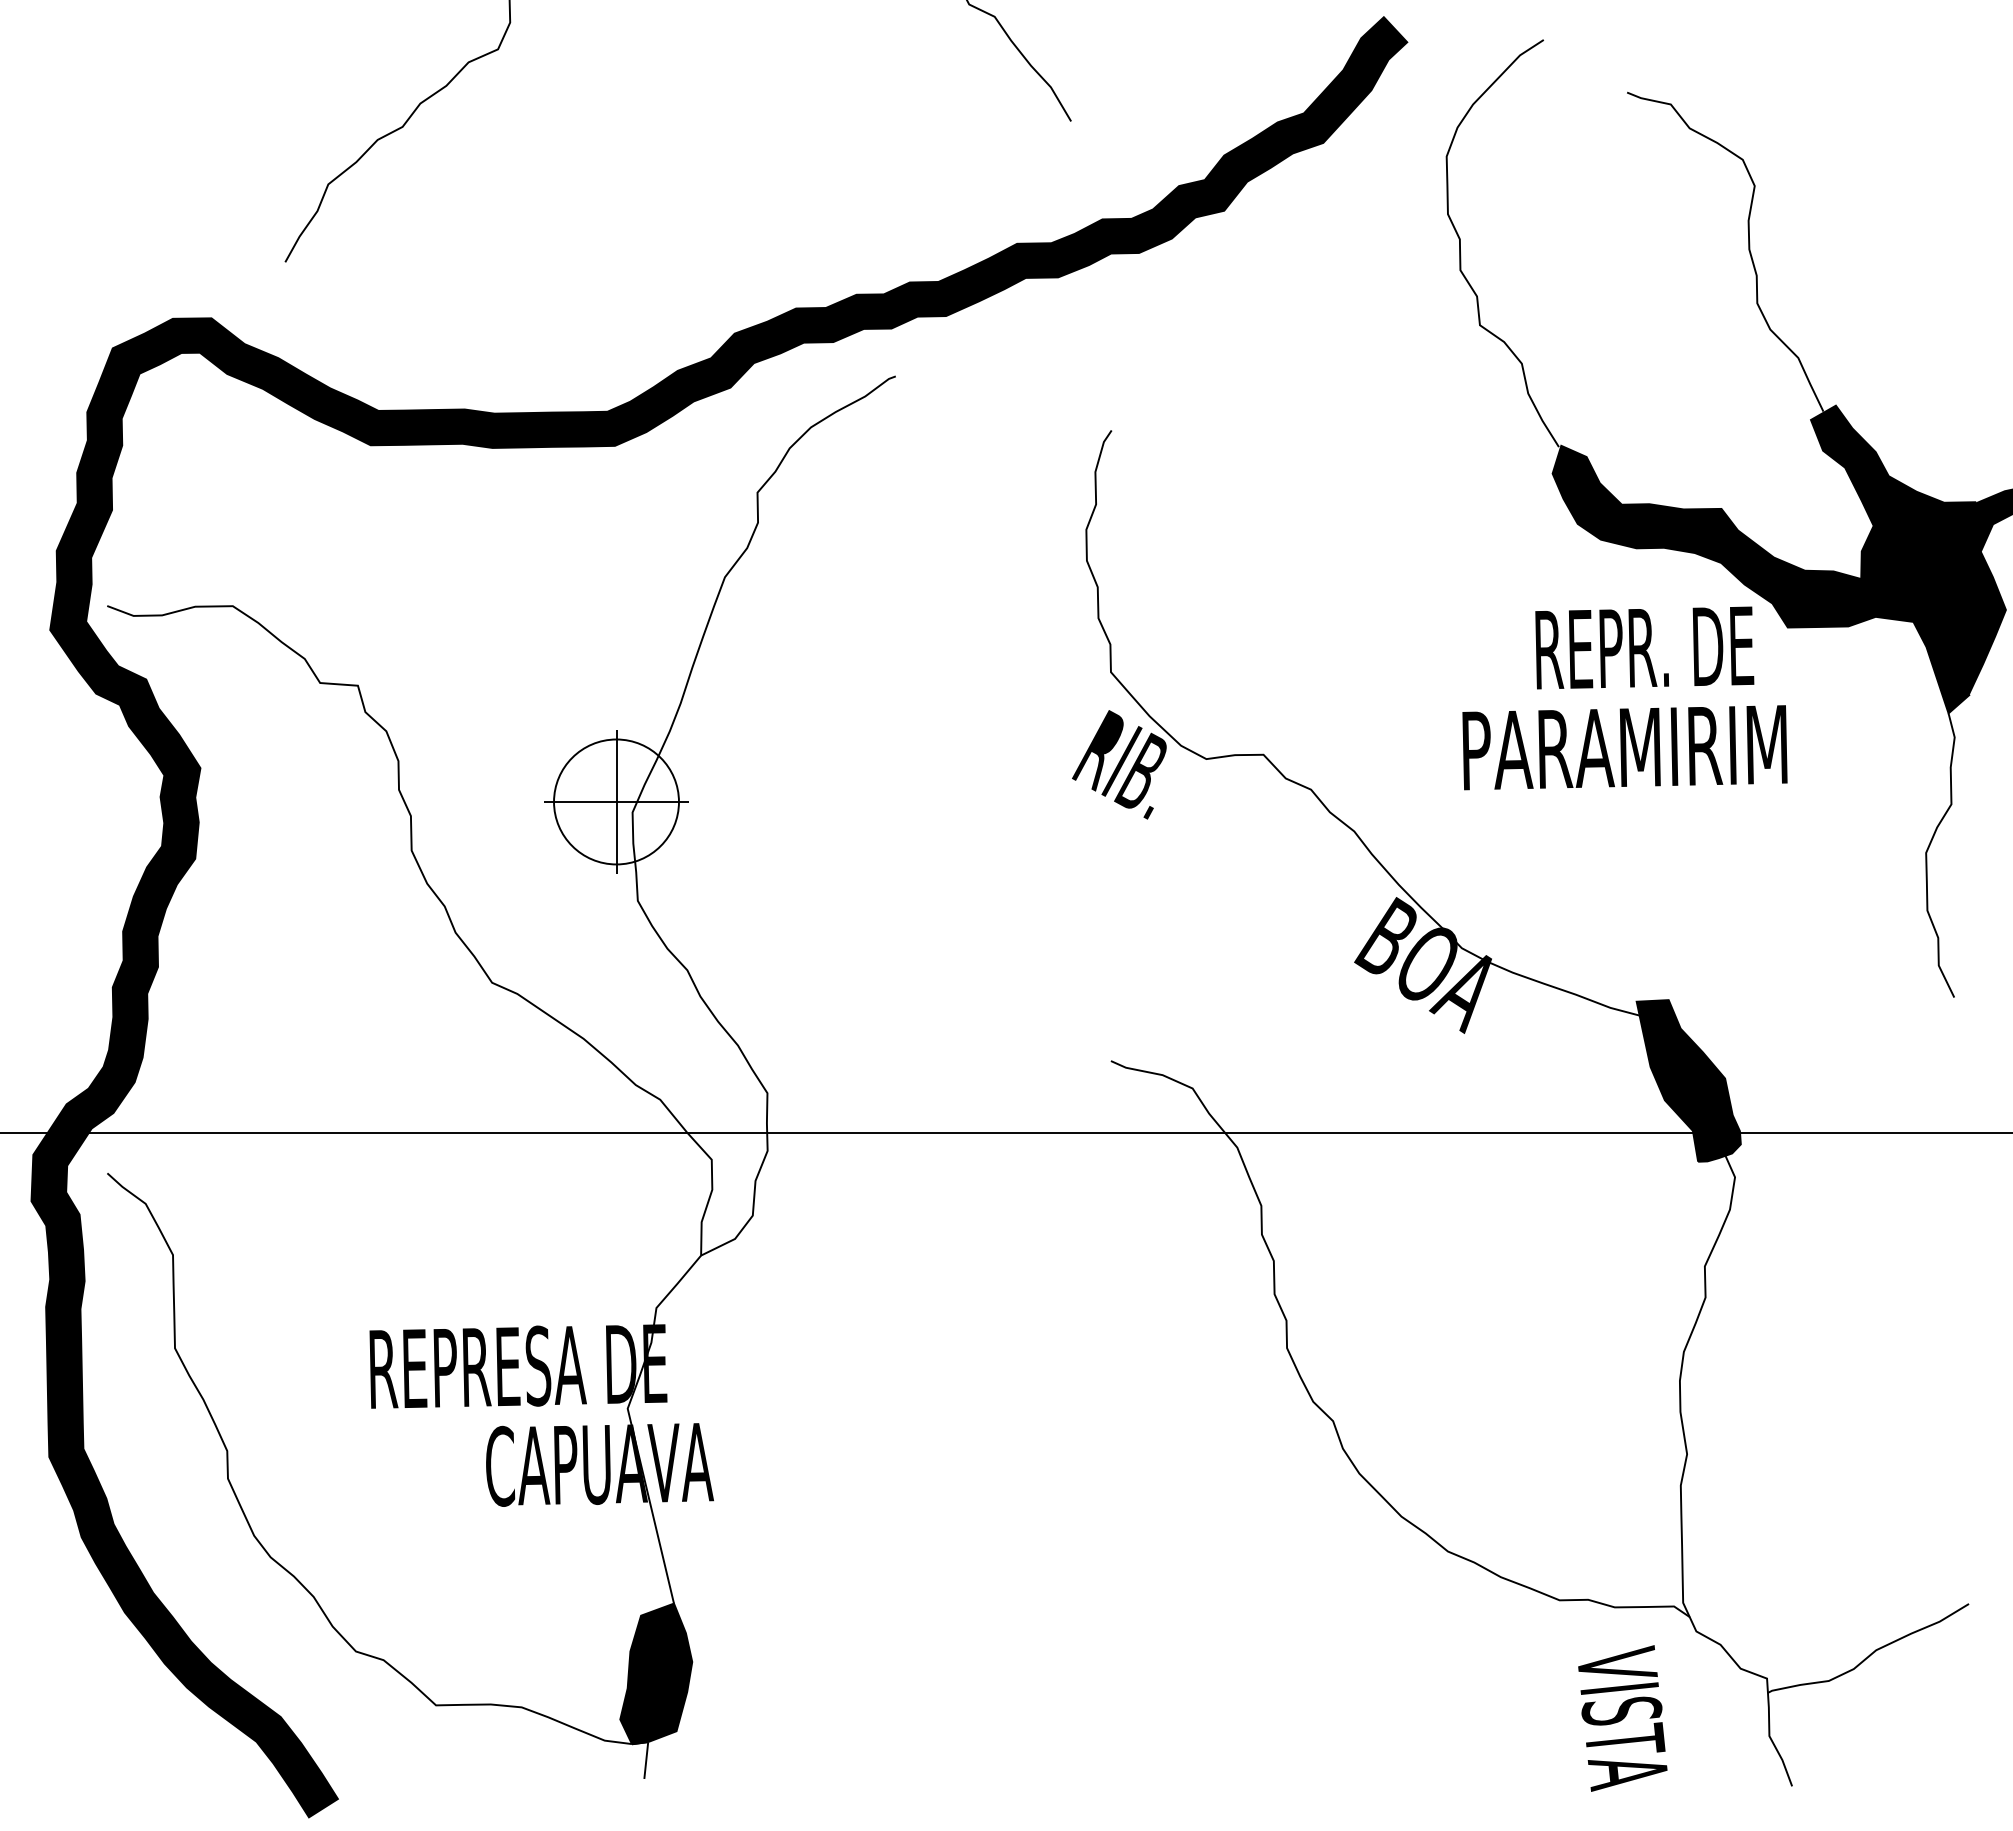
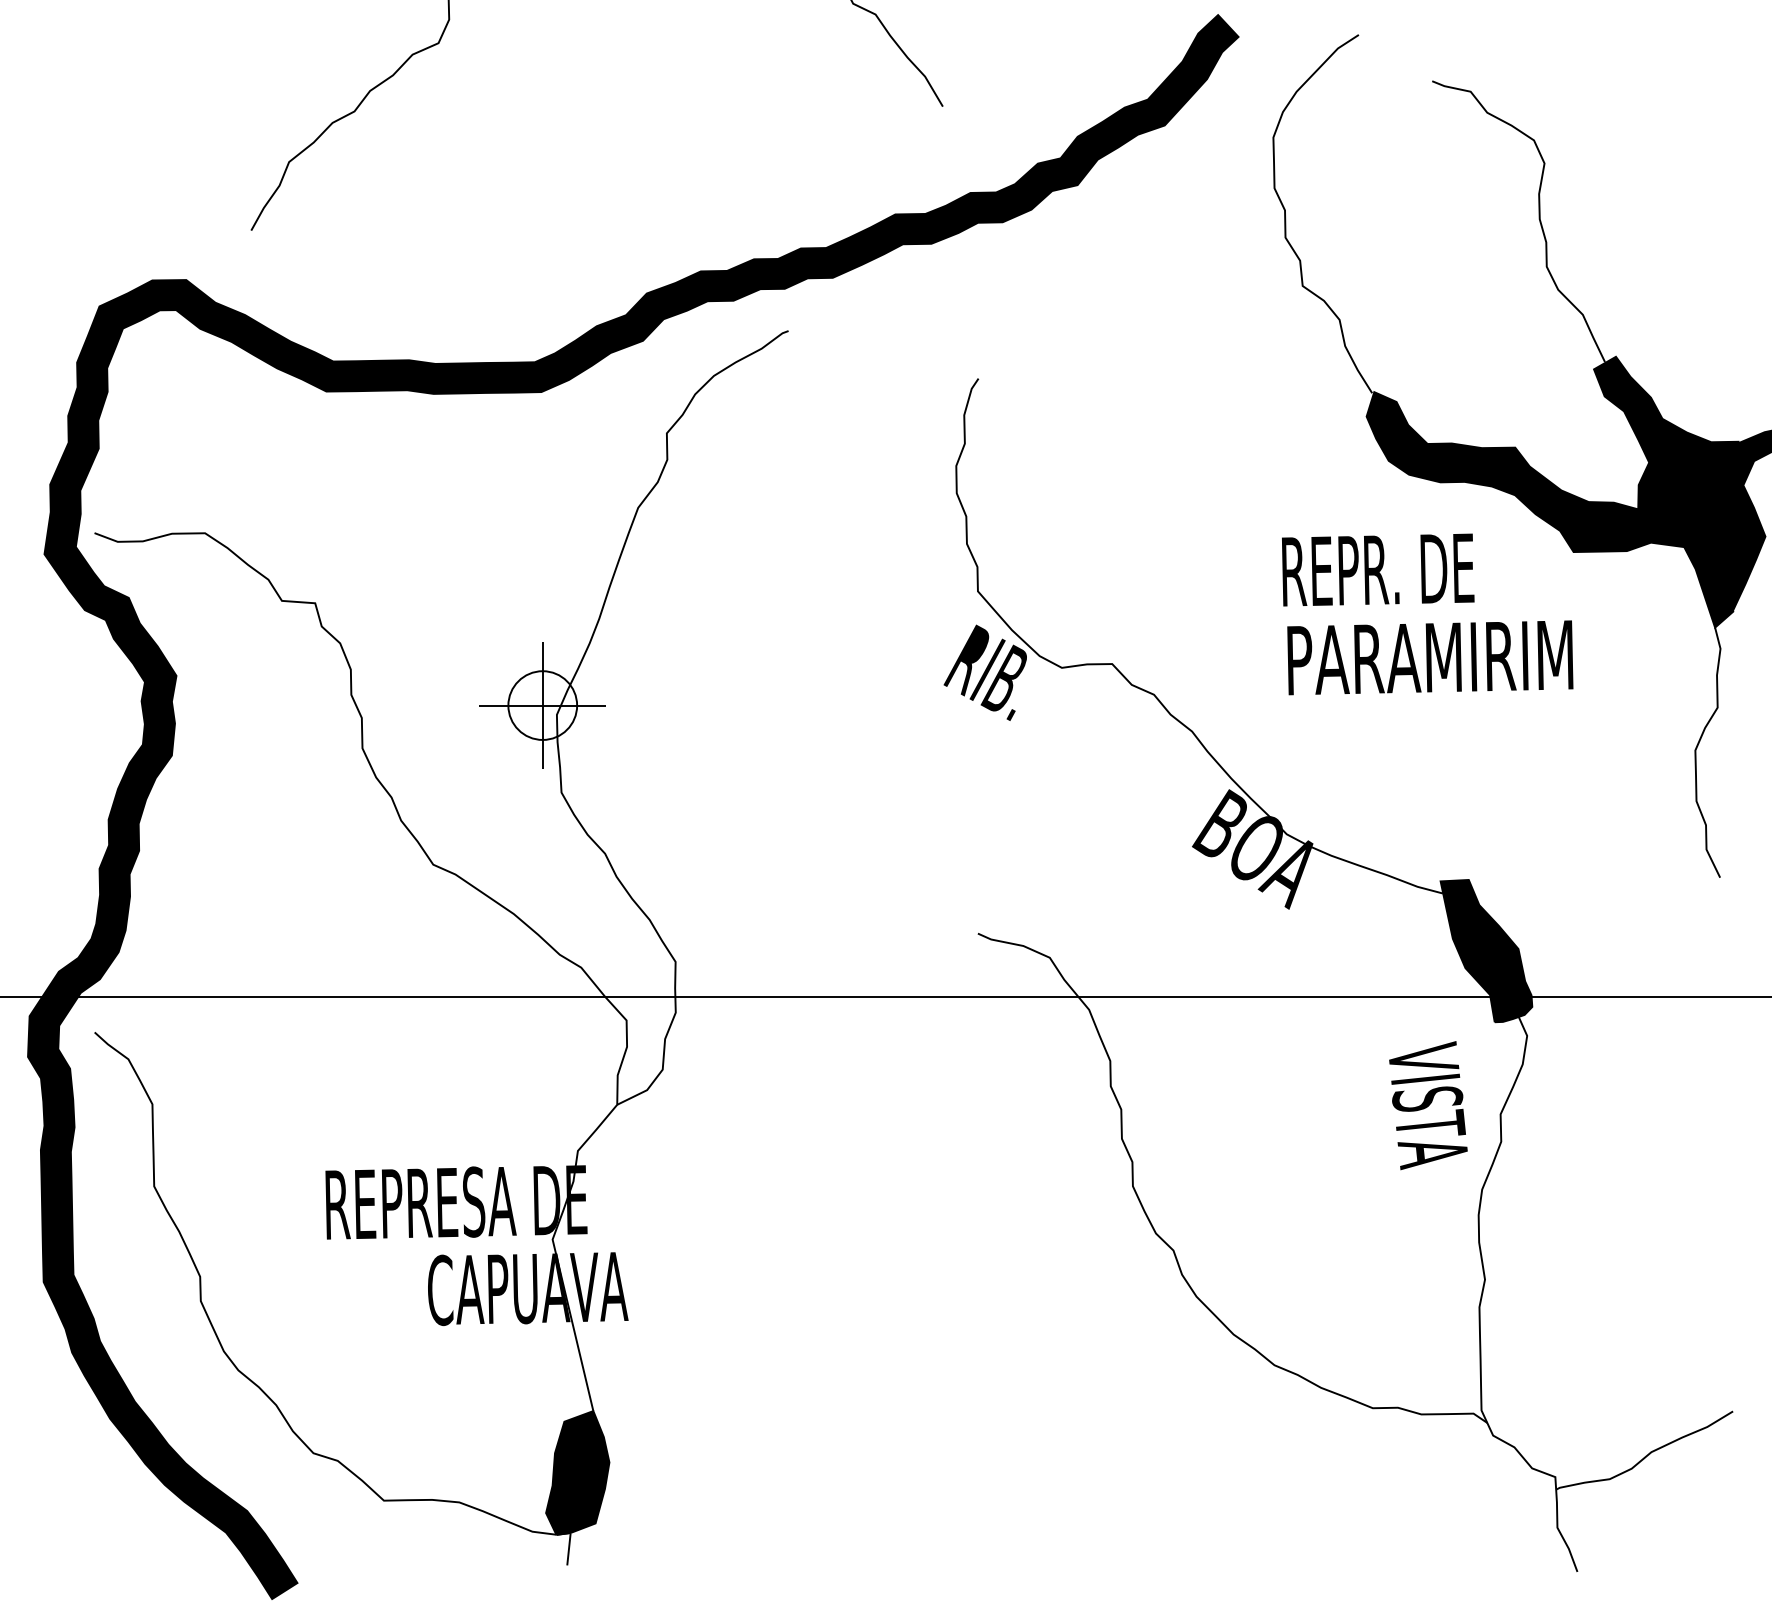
text: (1644, 647) -> (1377, 569), moved
circle: (616, 801) -> (542, 705), size x0.62
text: (1622, 1718) -> (1428, 1105), moved

